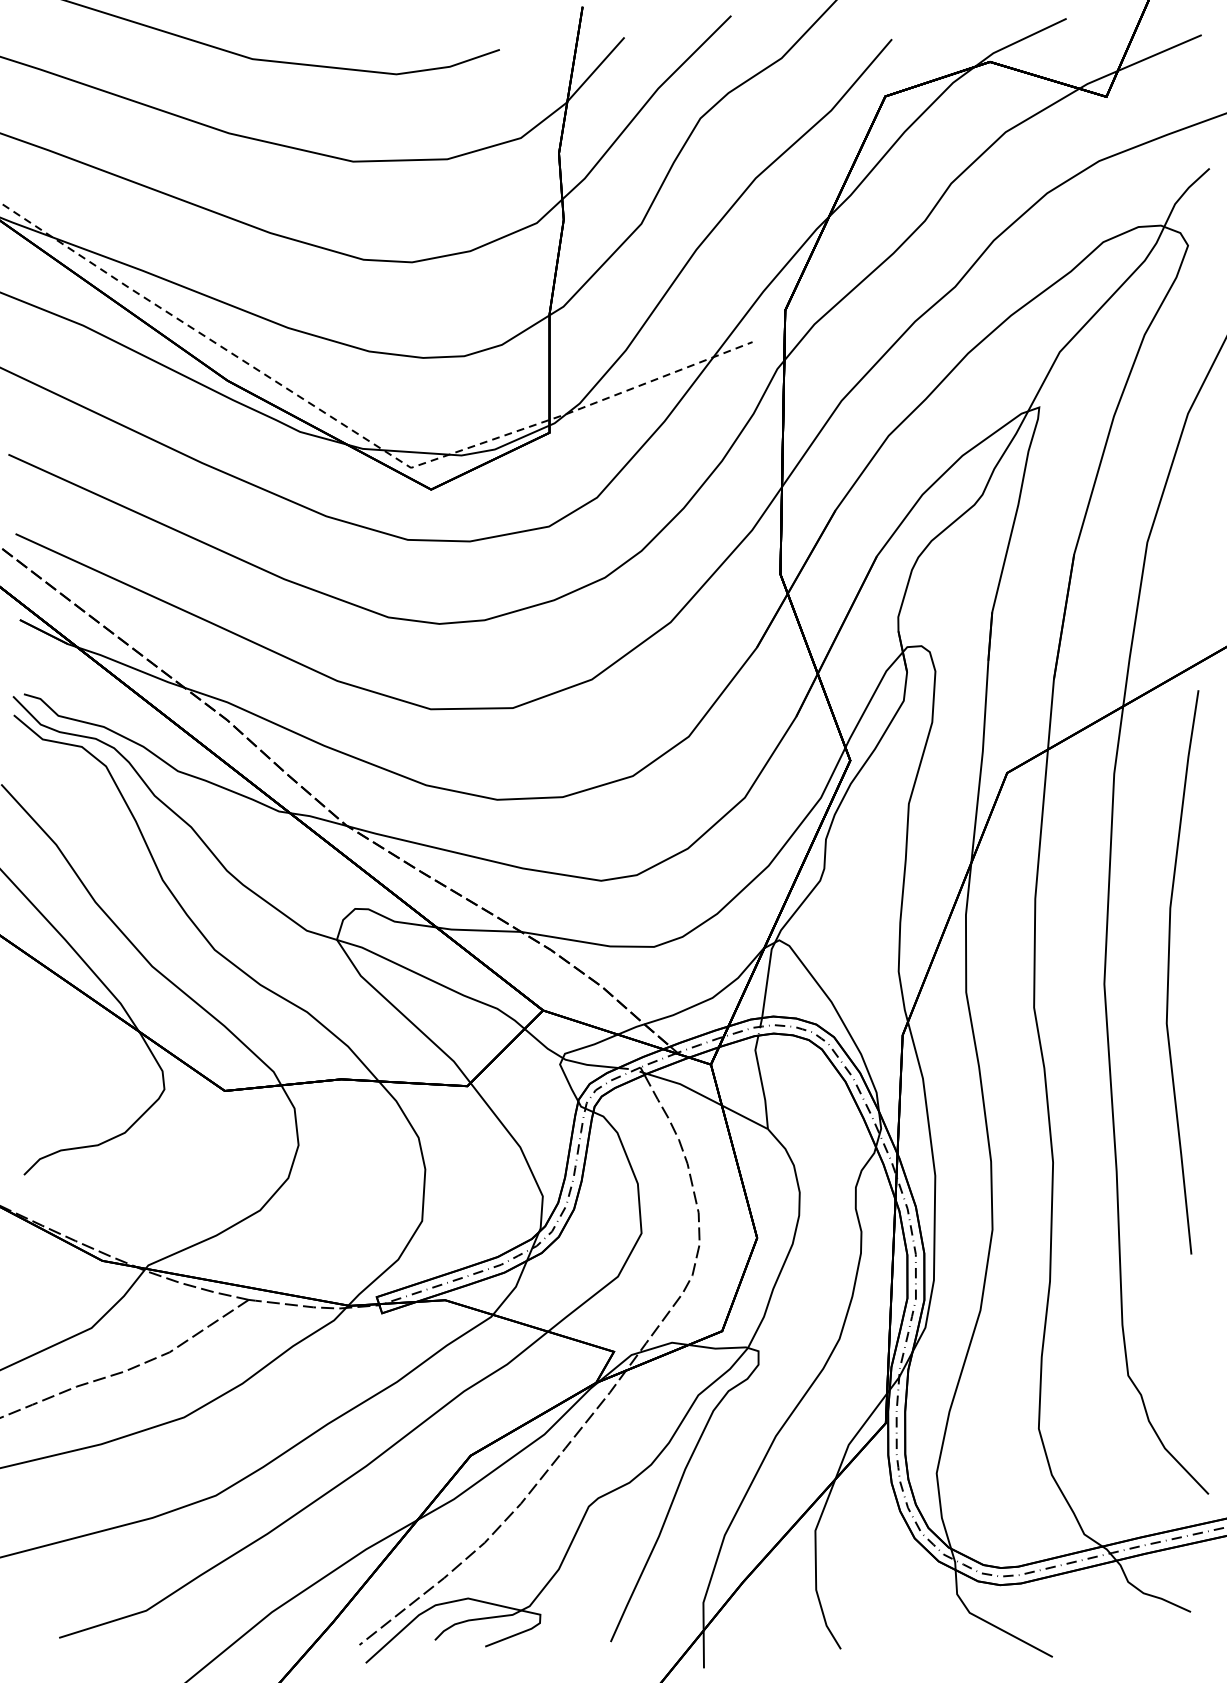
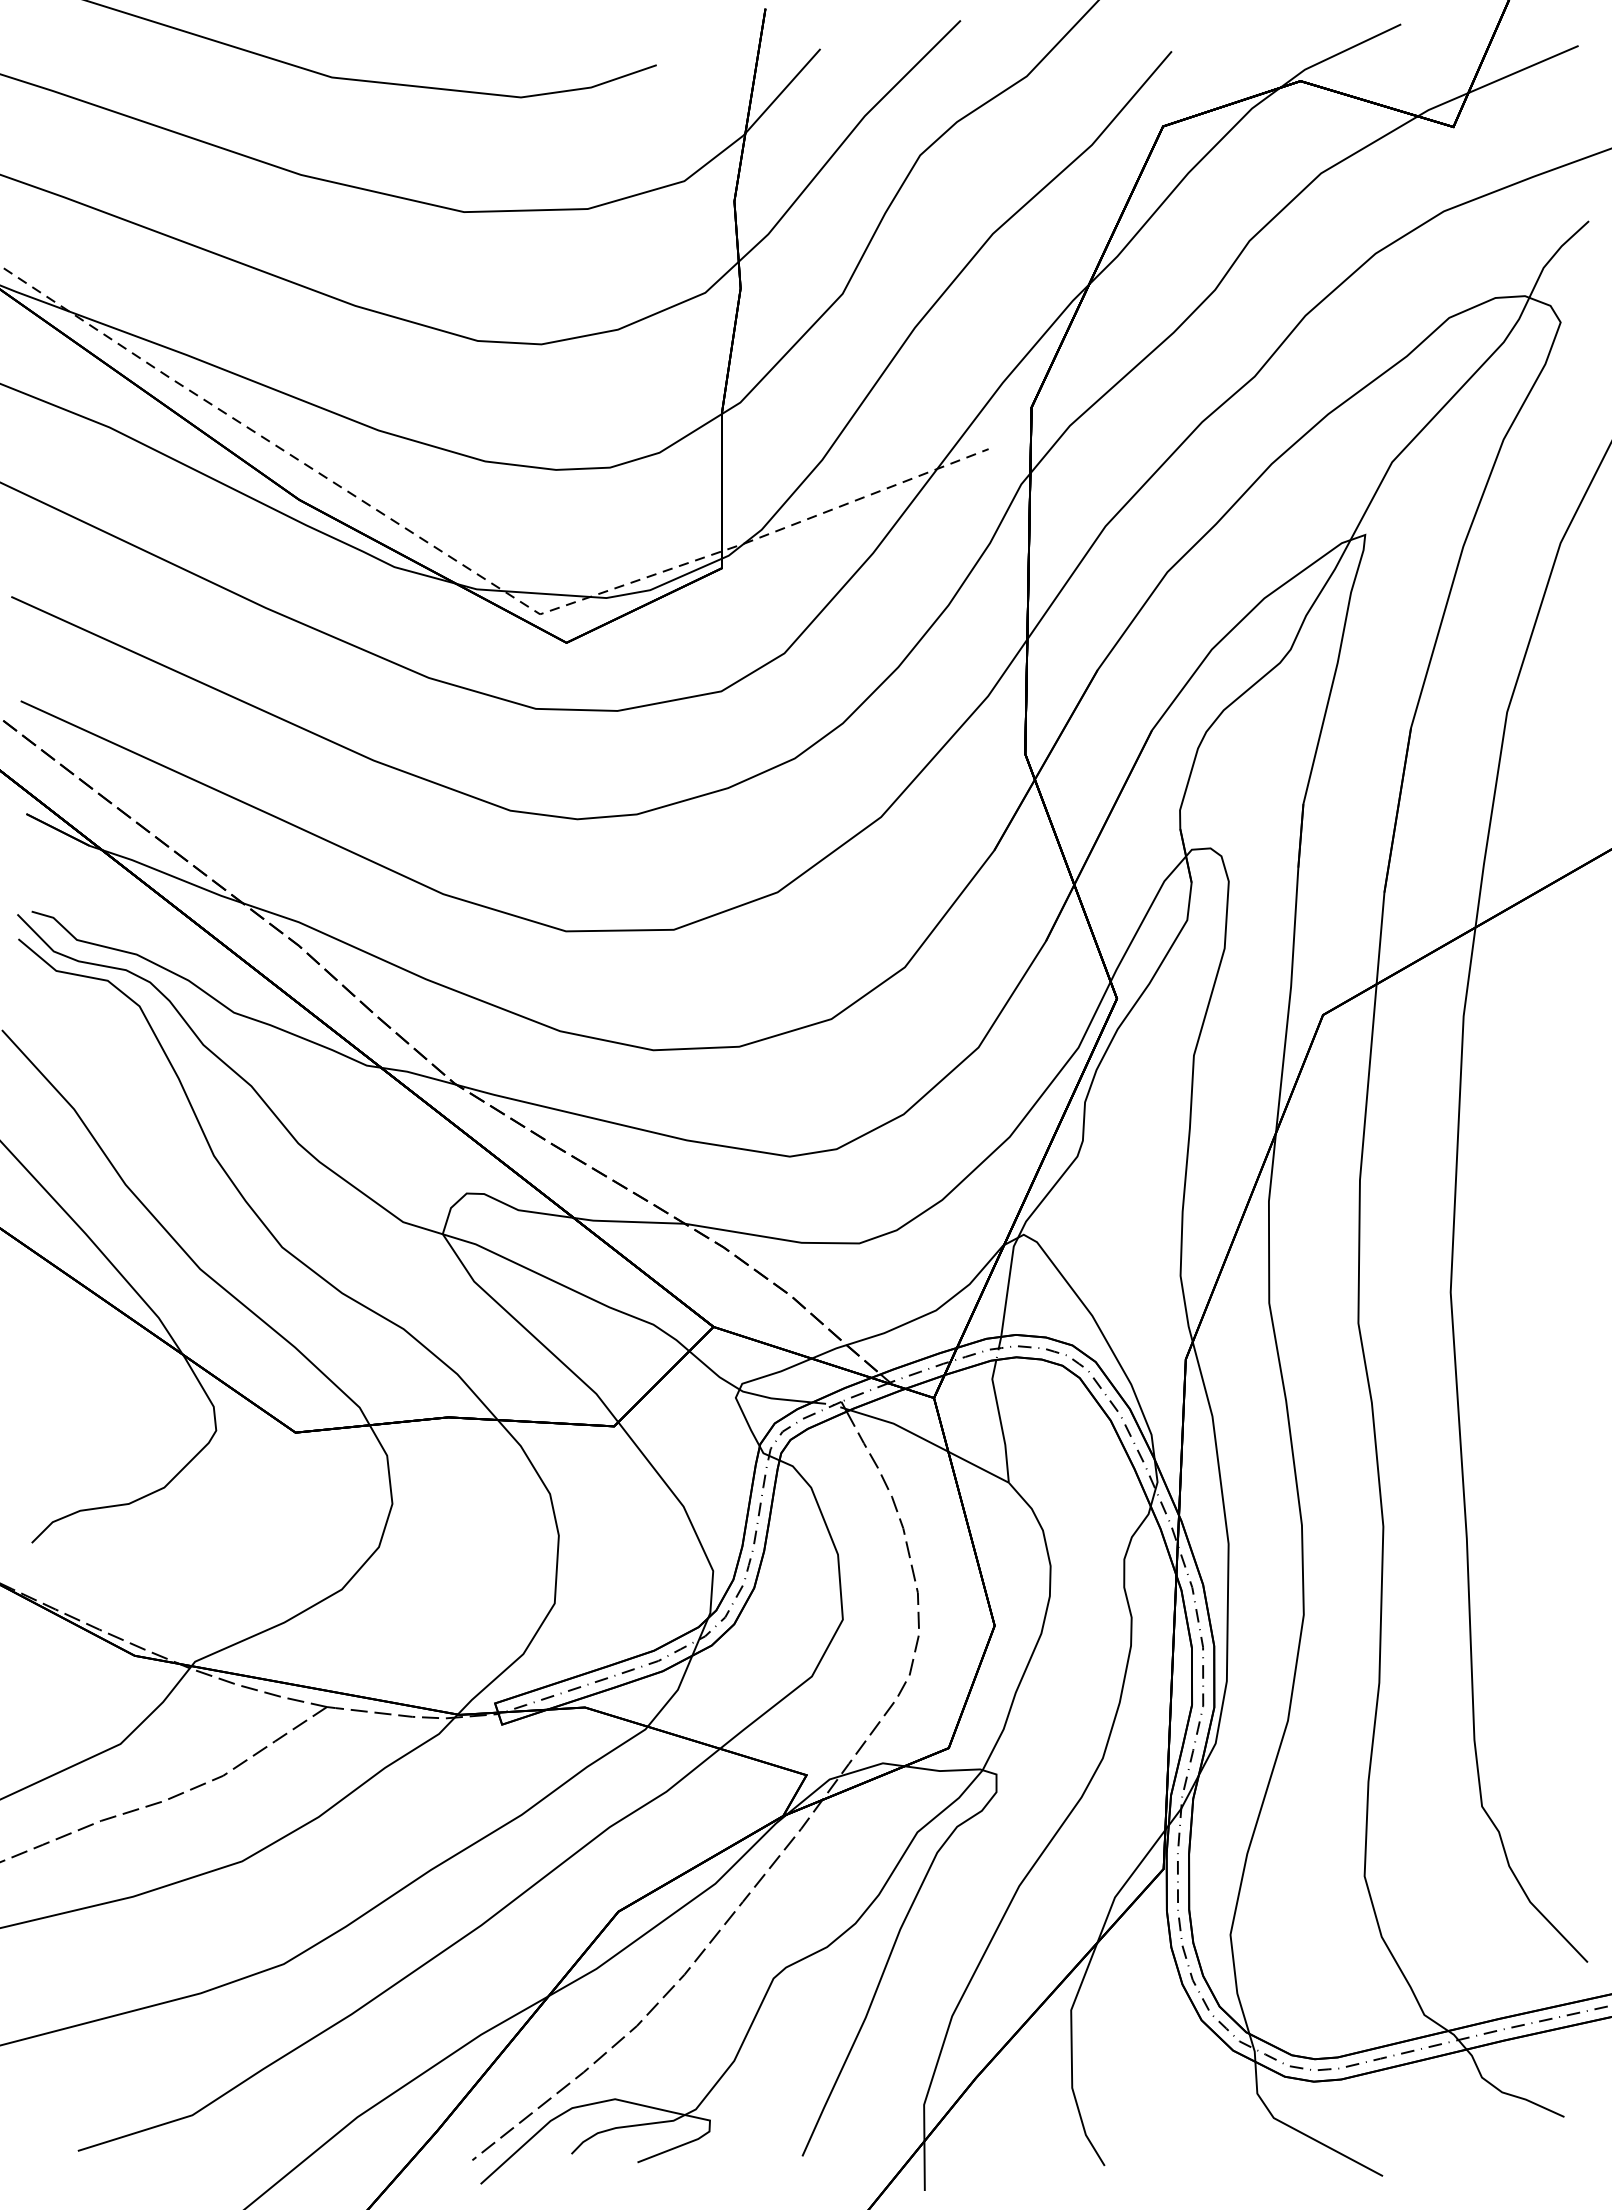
curve: (1168, 972) -> (1535, 1276), removed

